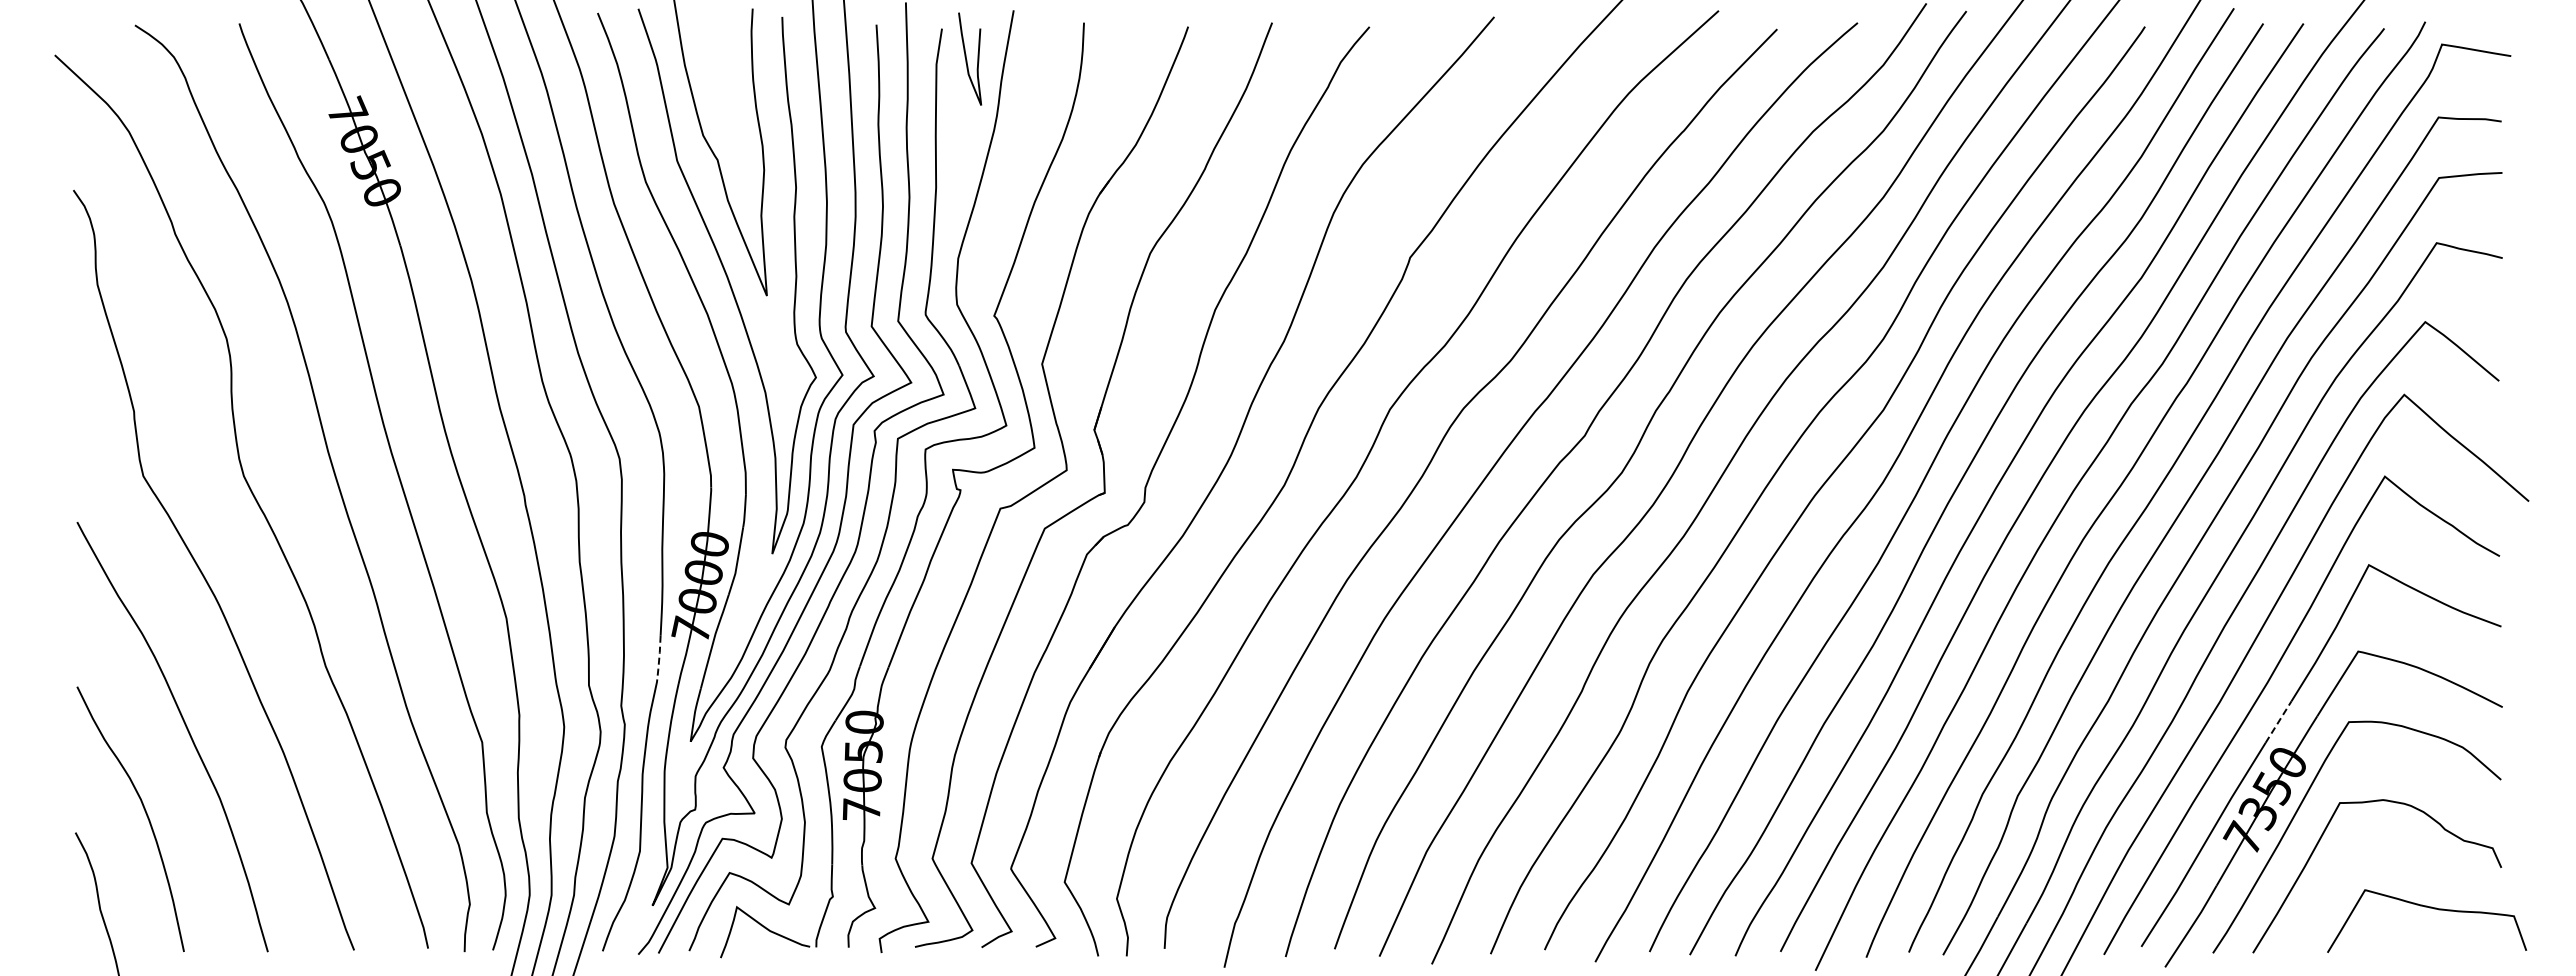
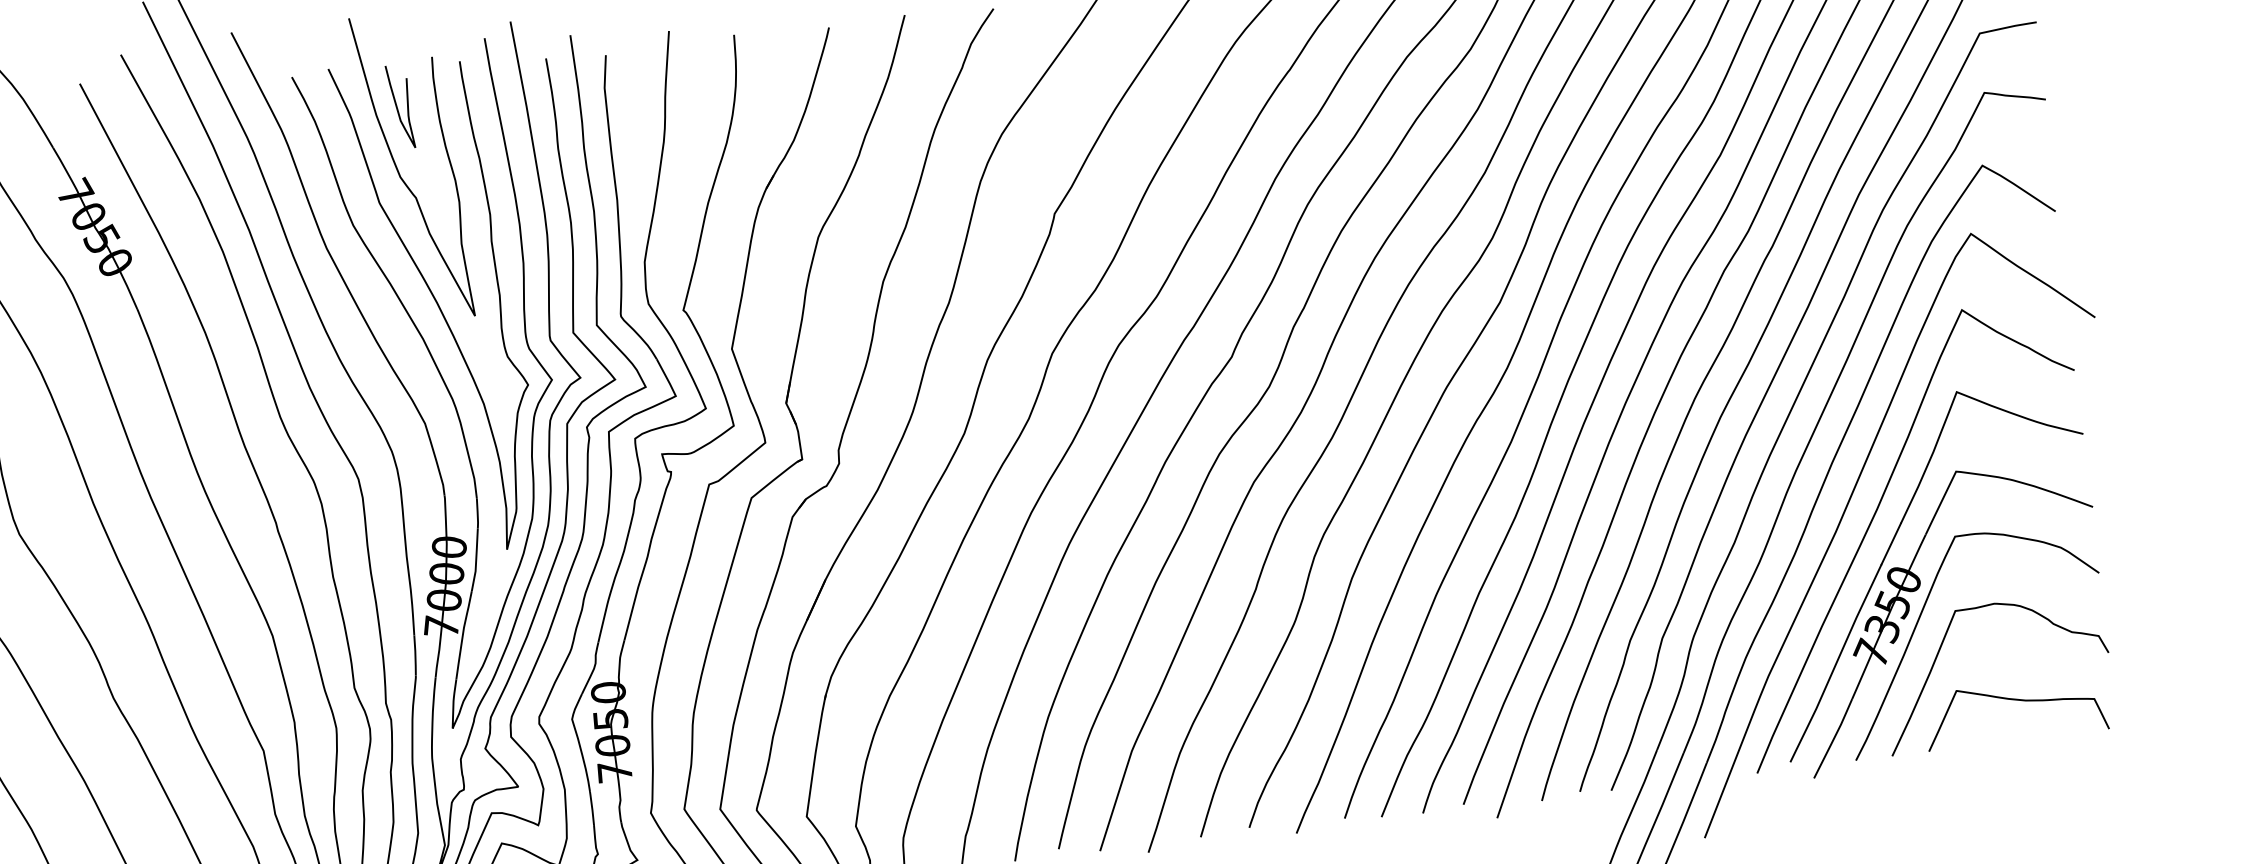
curve: (967, 60) -> (398, 108), moved
line: (659, 657) -> (415, 655), dashed -> solid
line: (2278, 722) -> (1891, 544), dashed -> solid
curve: (2429, 908) -> (2016, 700), moved

